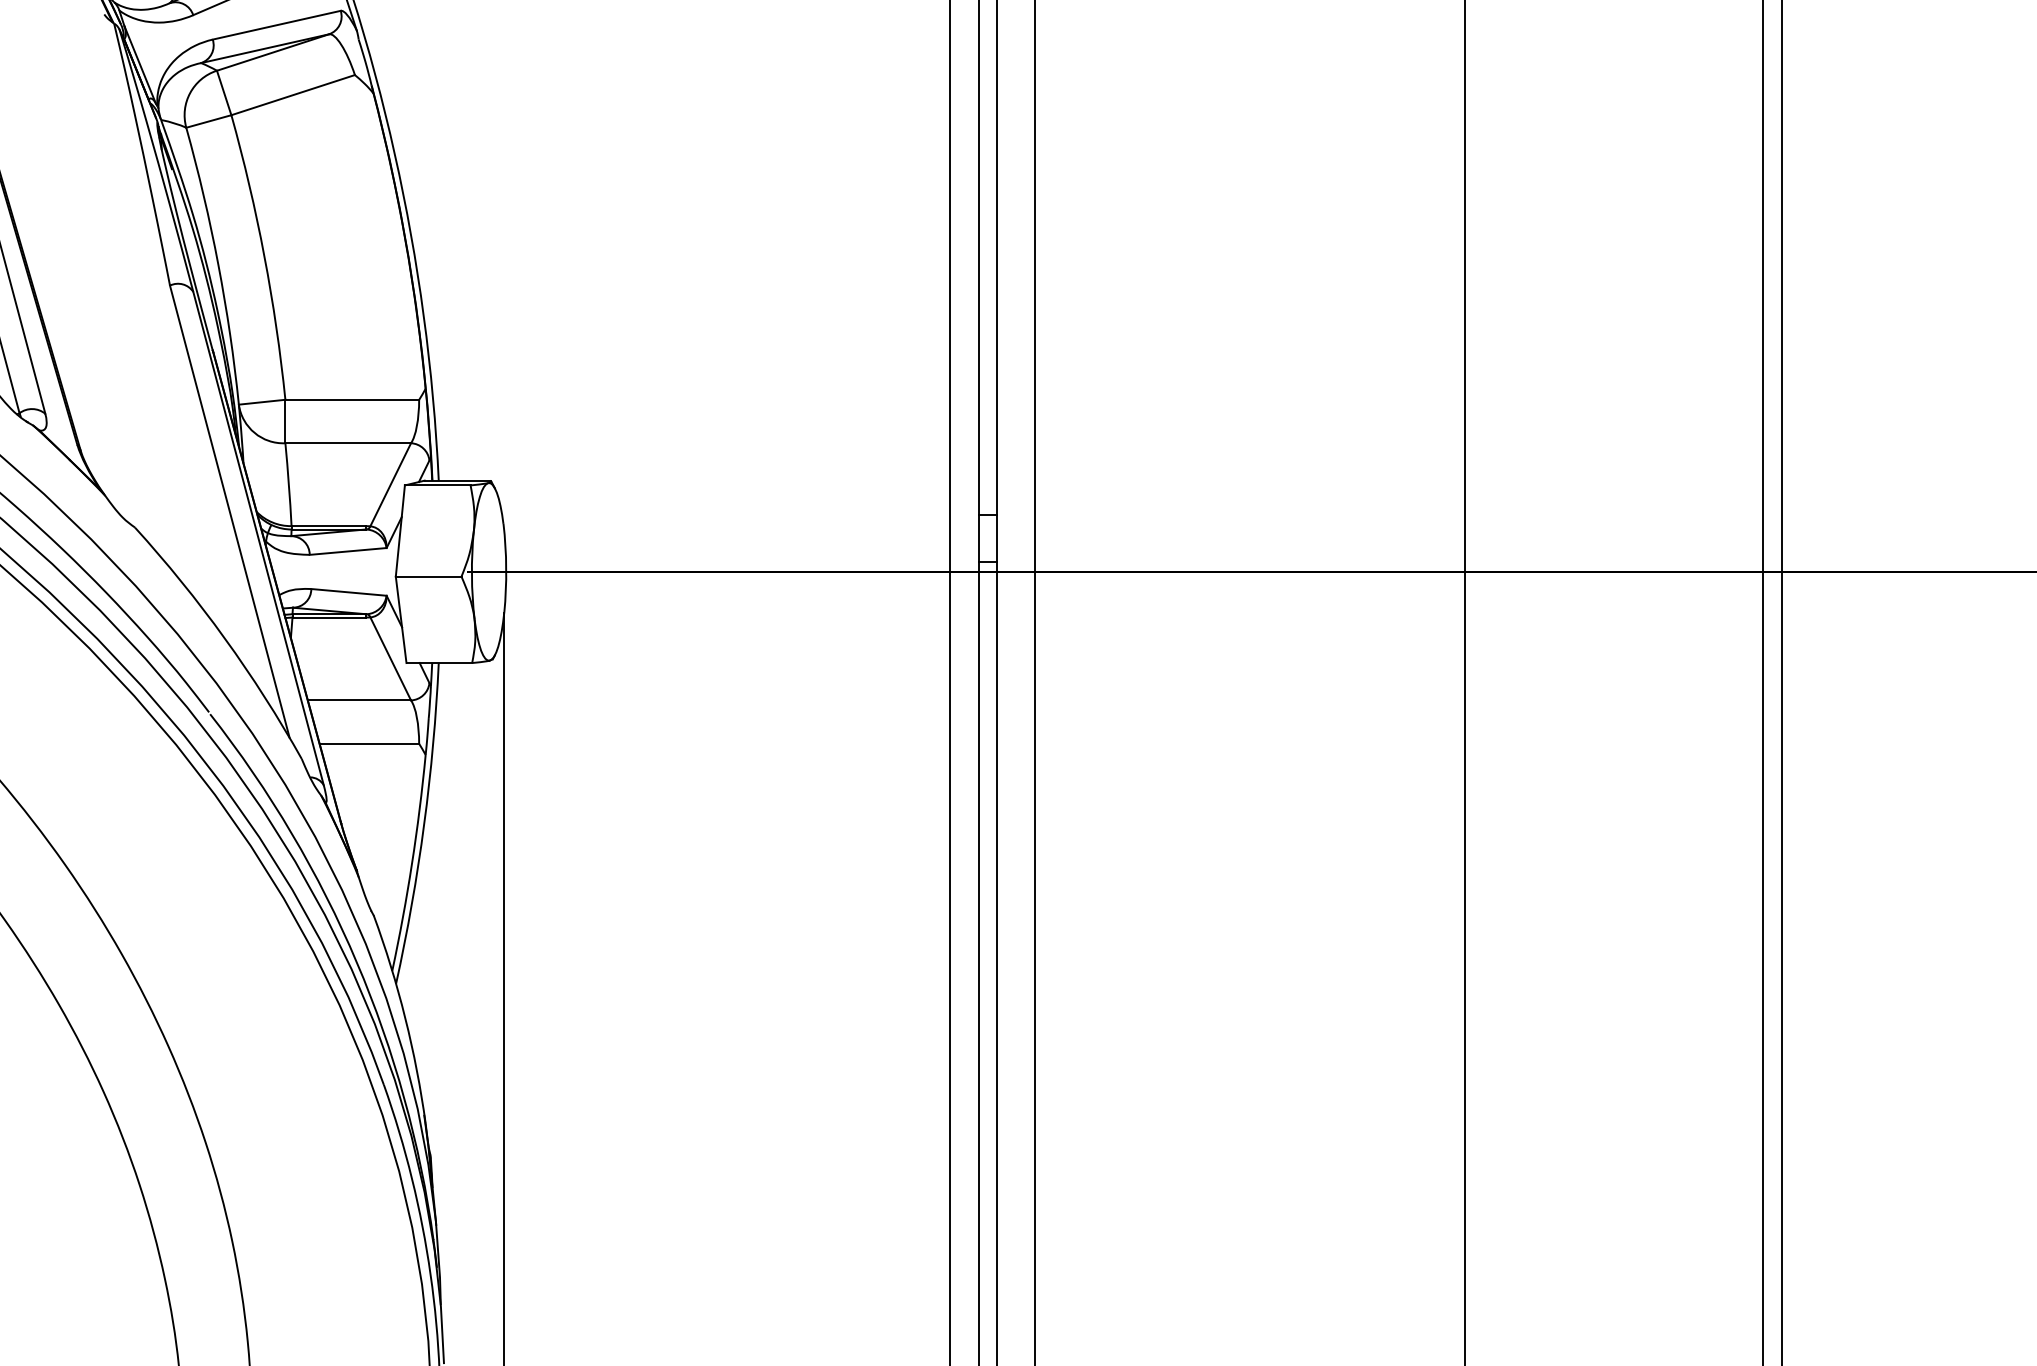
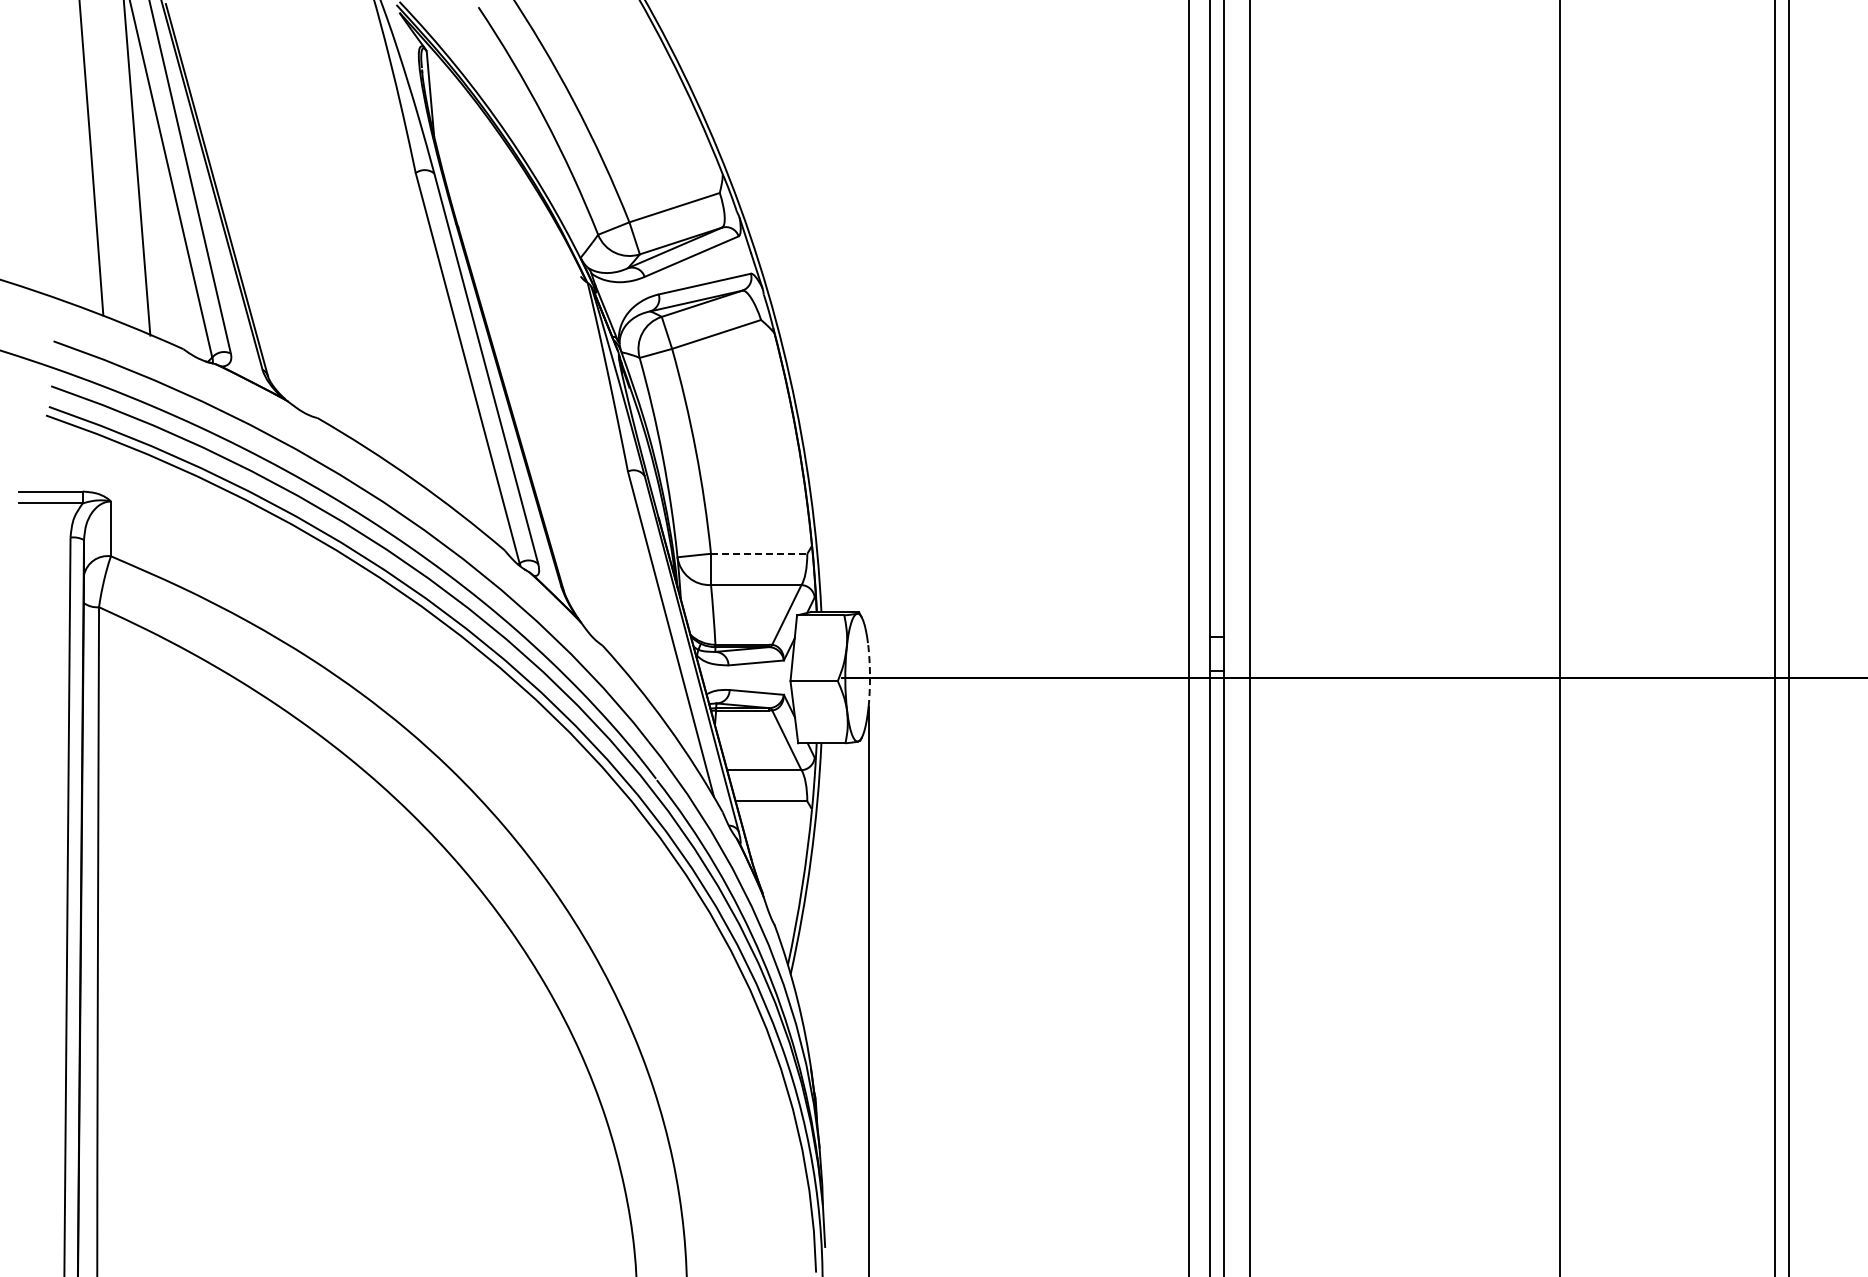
line: (352, 399) -> (759, 553), solid -> dashed
arc: (506, 568) -> (870, 675), solid -> dashed

